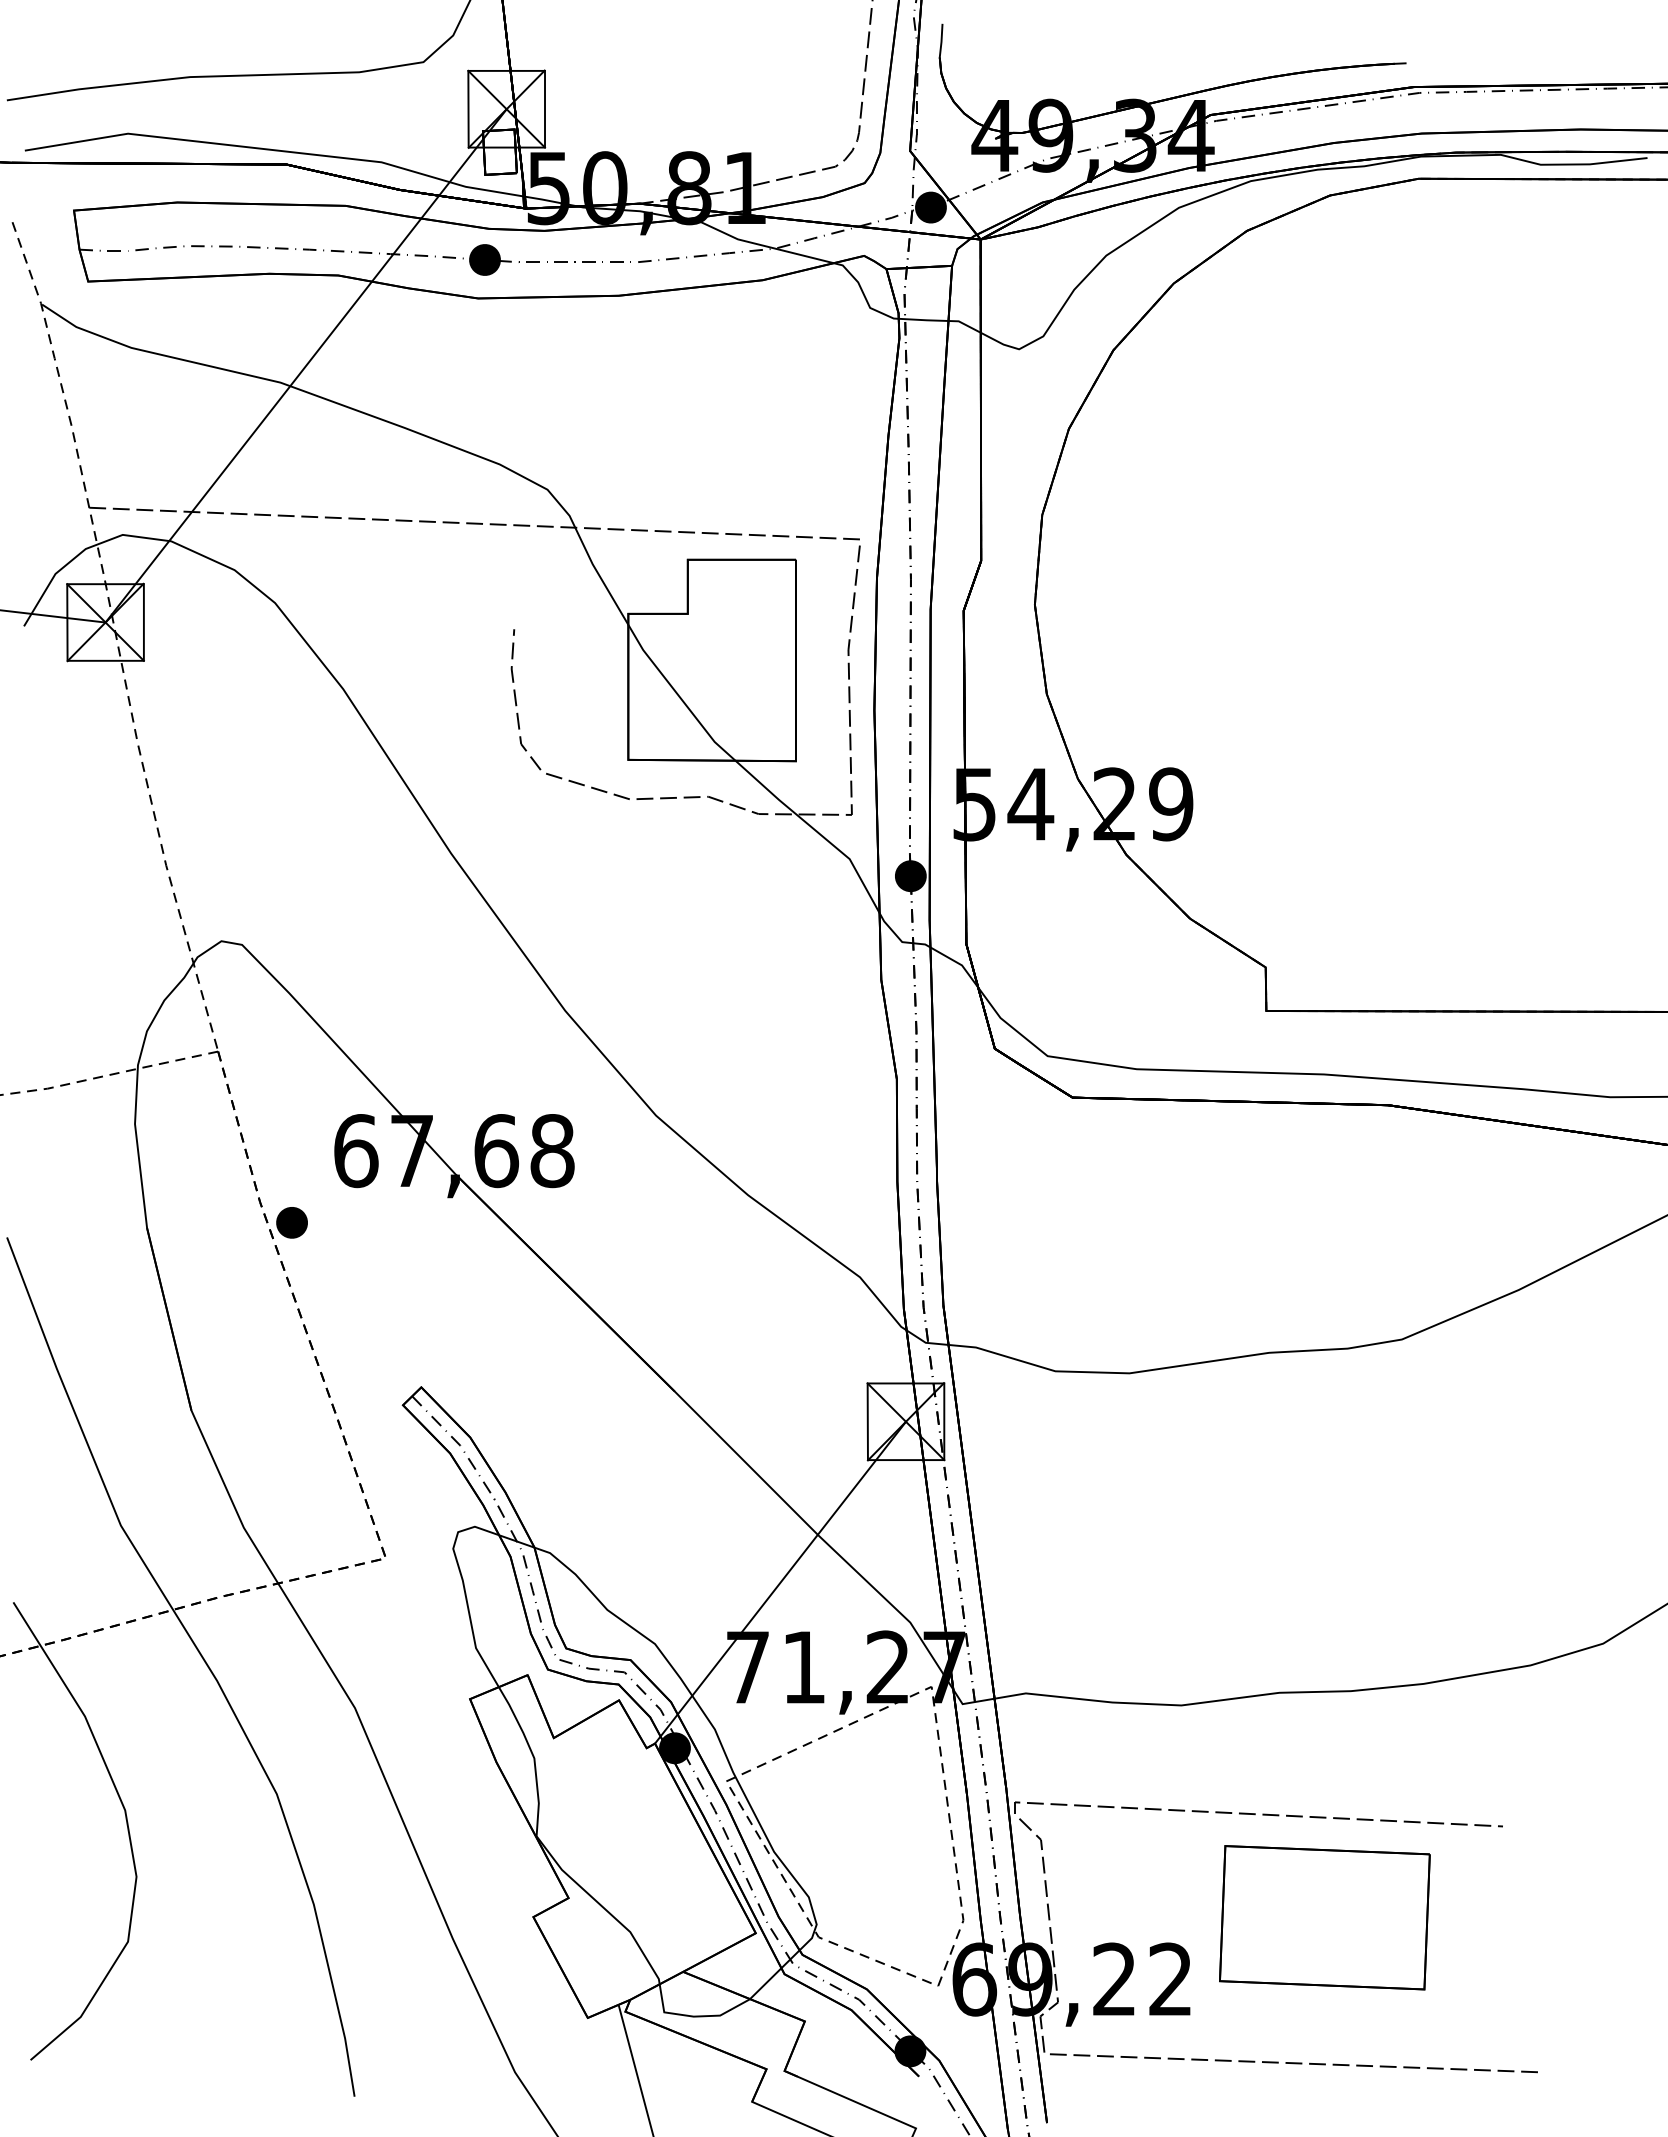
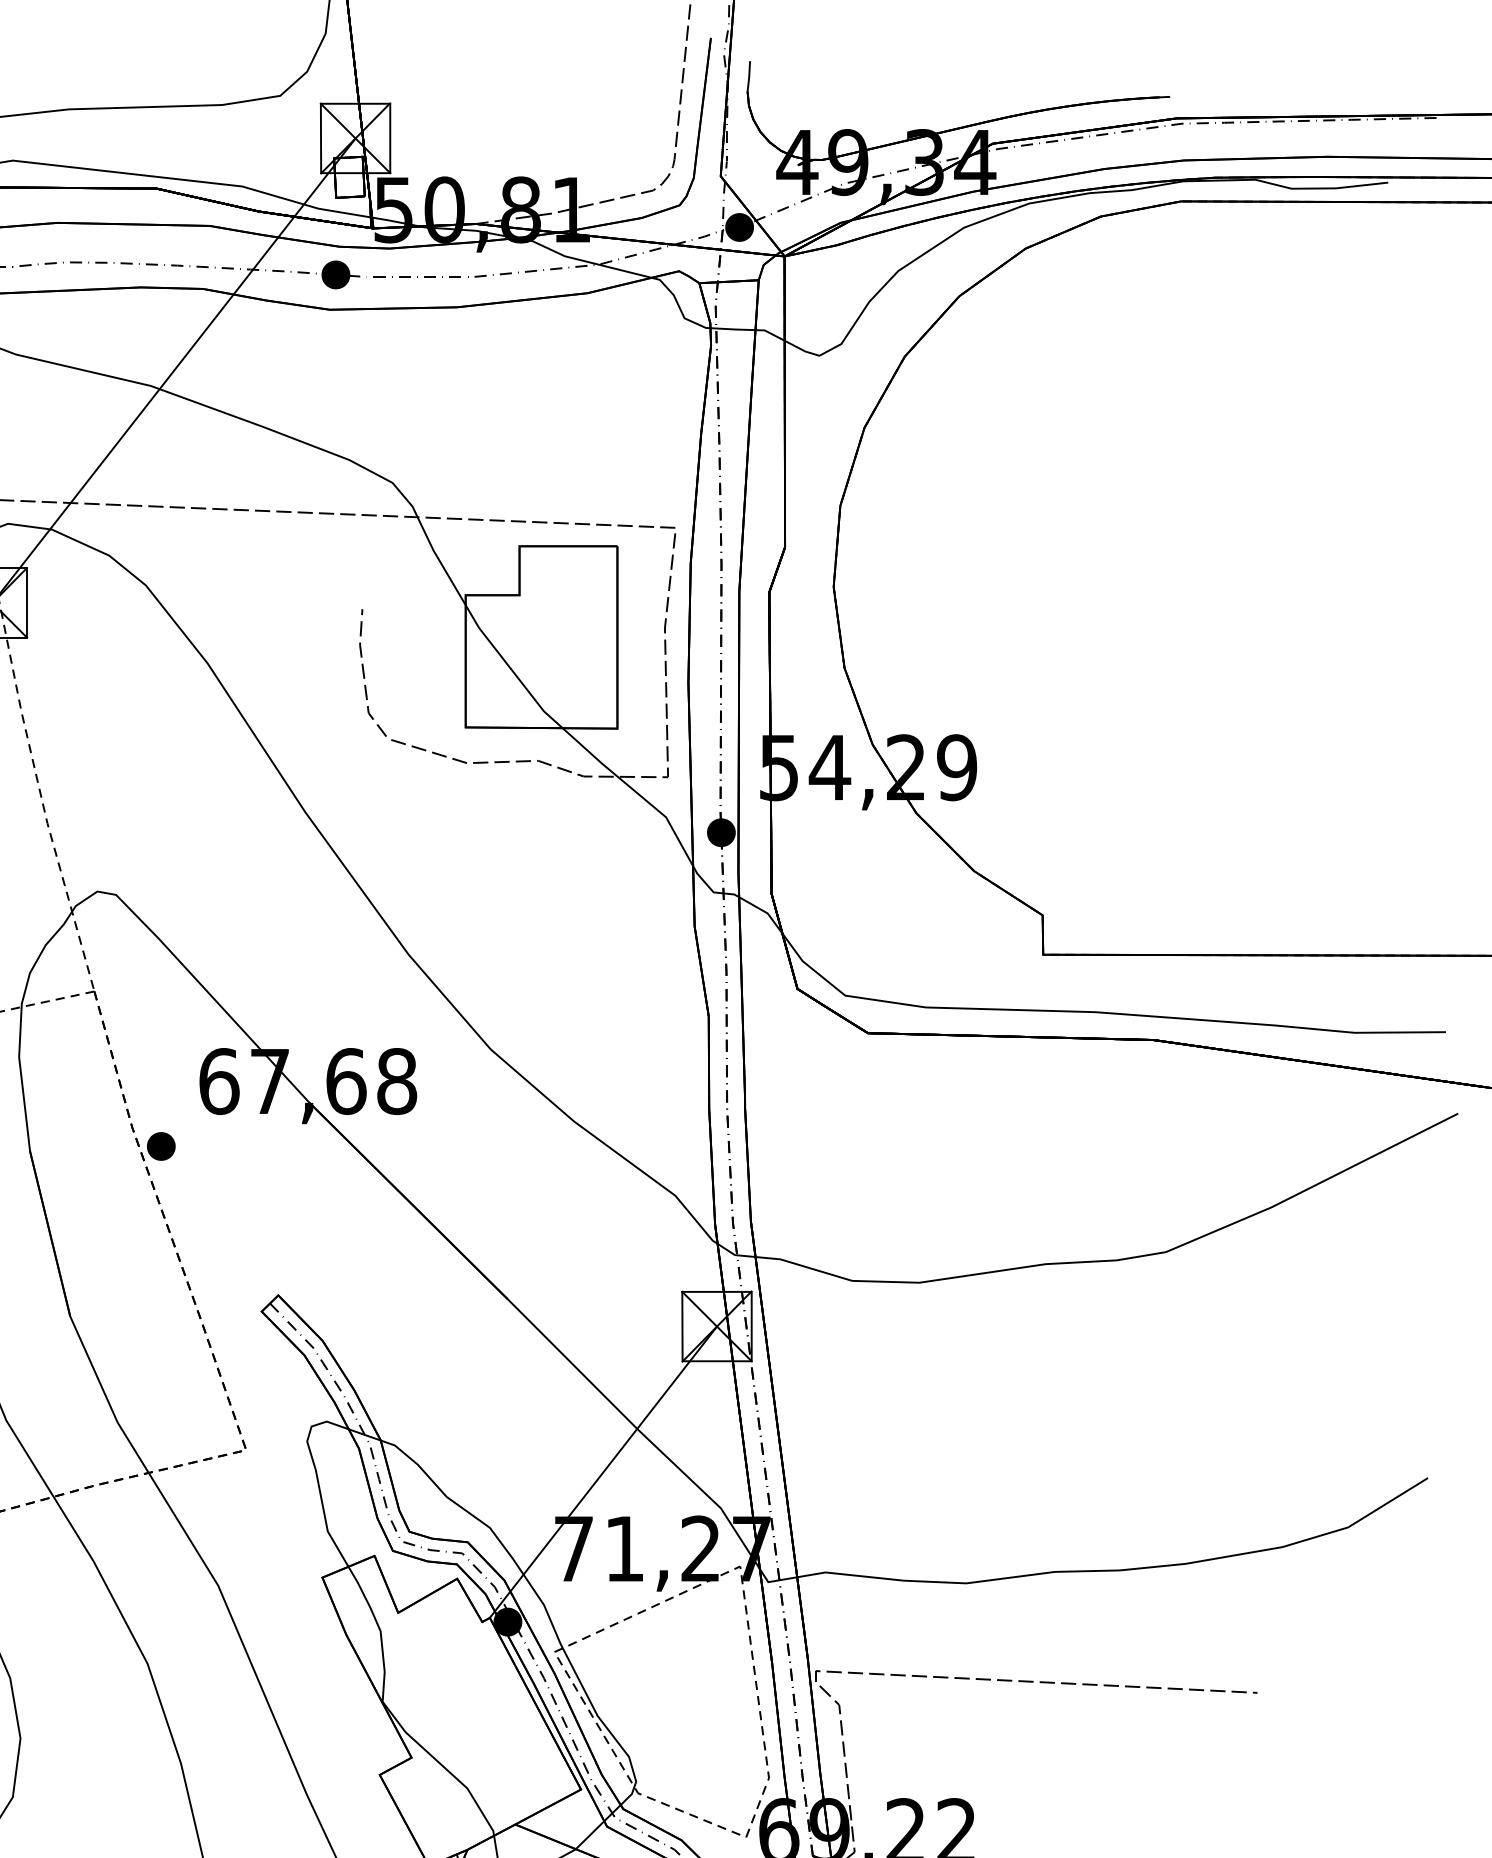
part: (1324, 1917) -> (1095, 1775), removed

